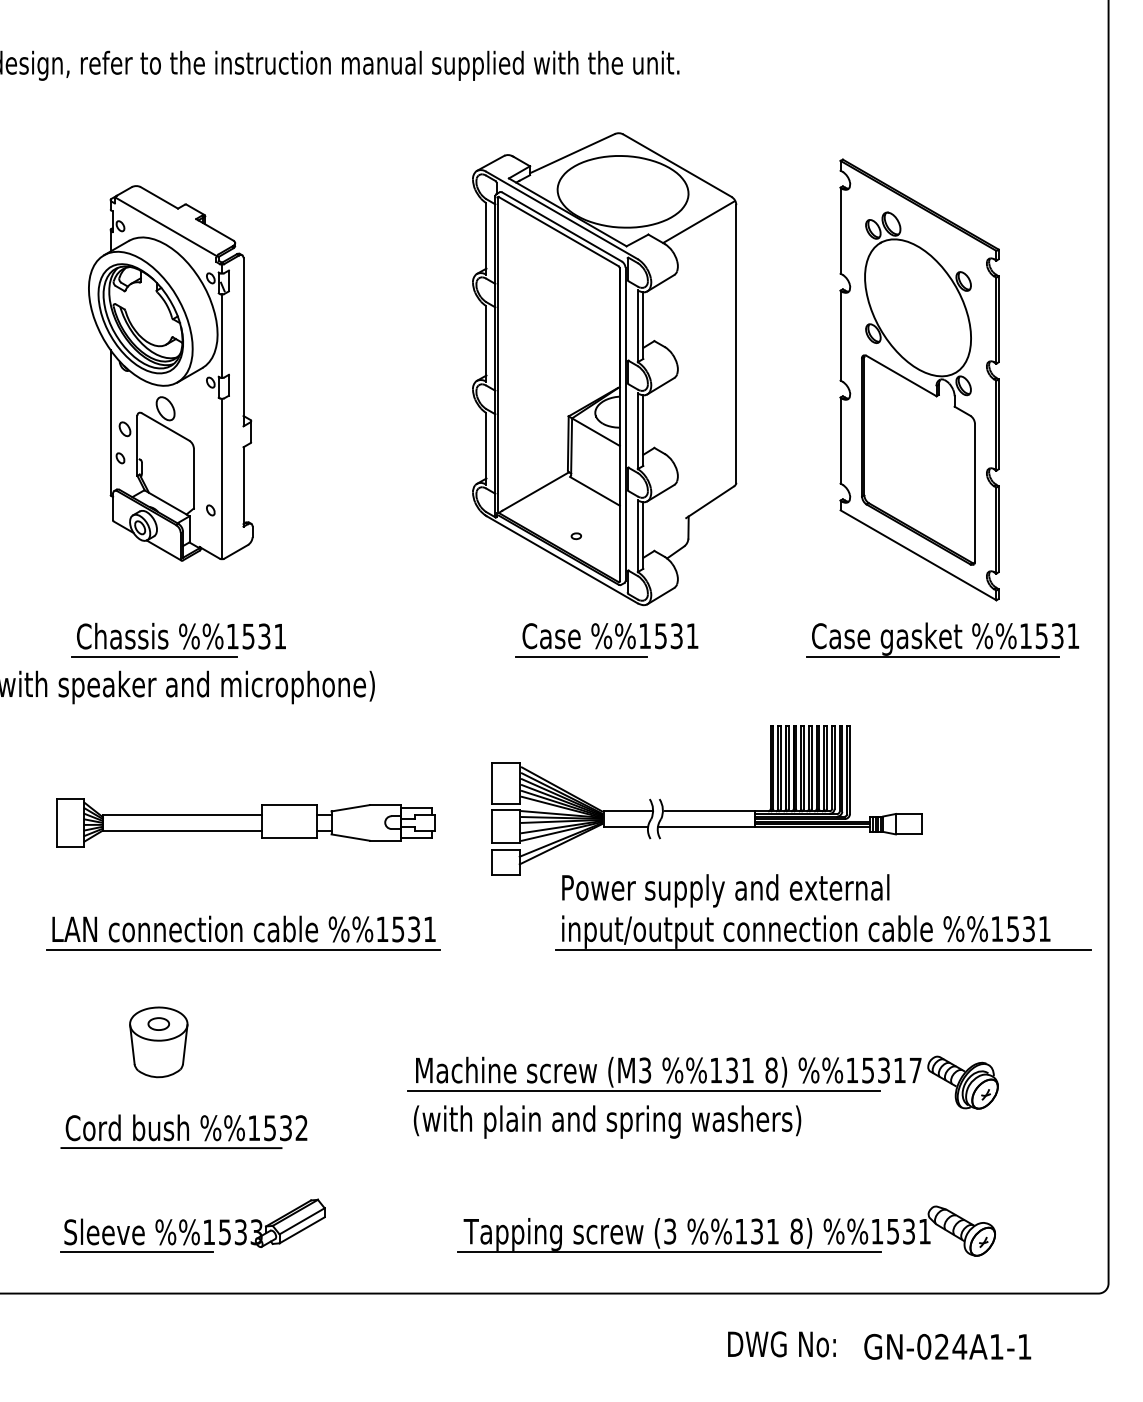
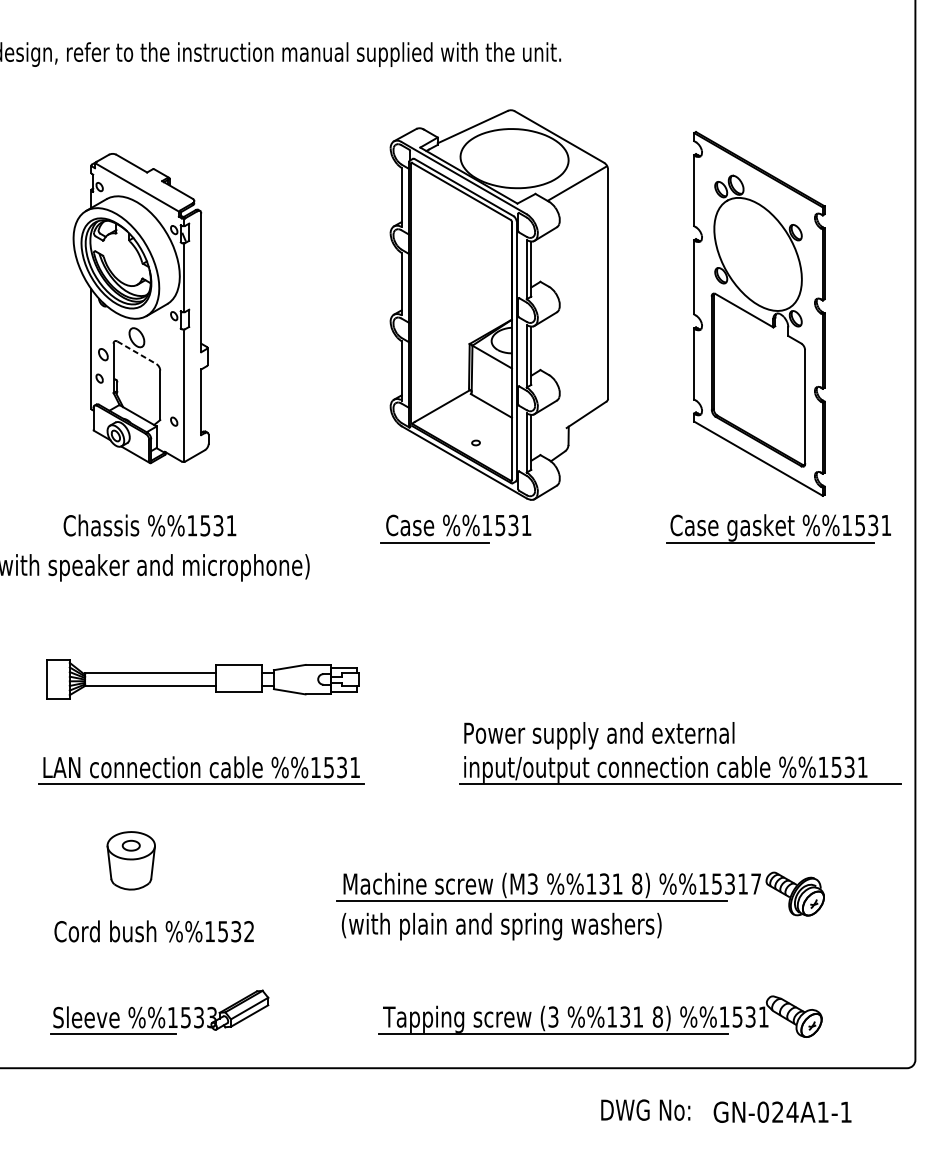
line: (166, 427) -> (137, 353), solid -> dashed
part: (606, 640) -> (455, 529), moved
line: (154, 656) -> (127, 542), removed
part: (706, 810) -> (583, 669), removed
line: (171, 1148) -> (141, 948), removed

